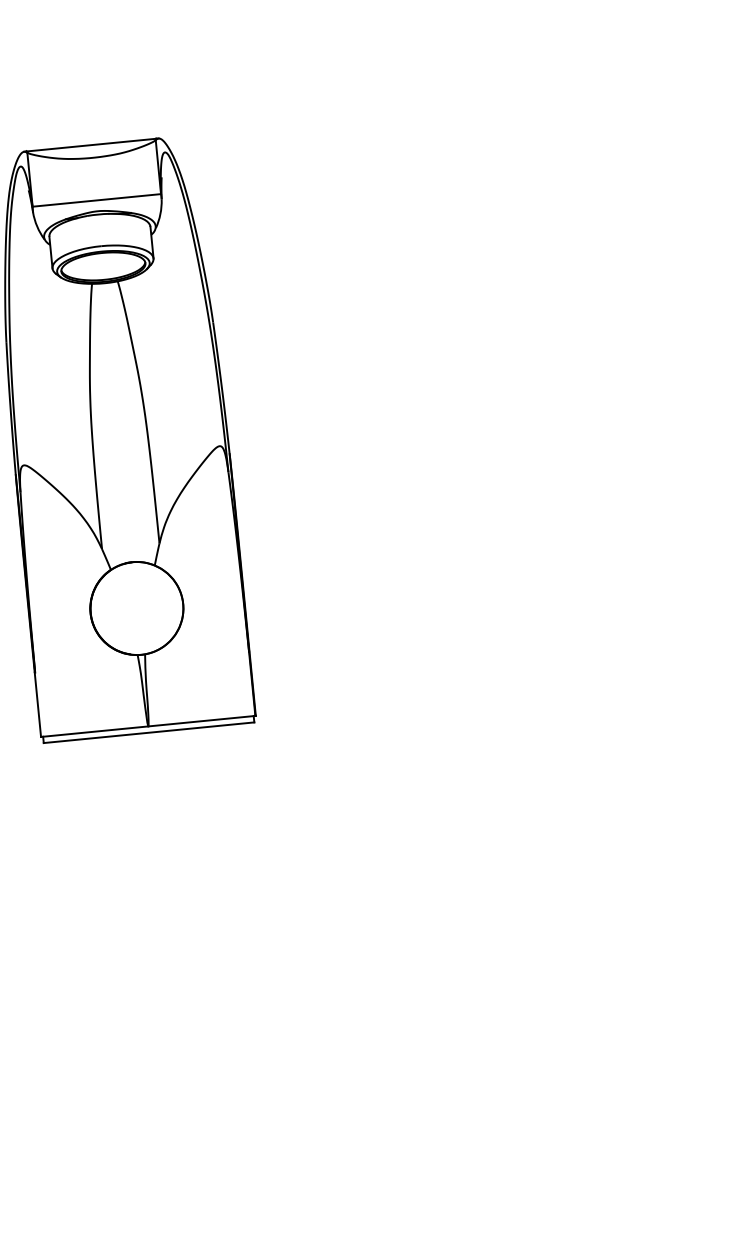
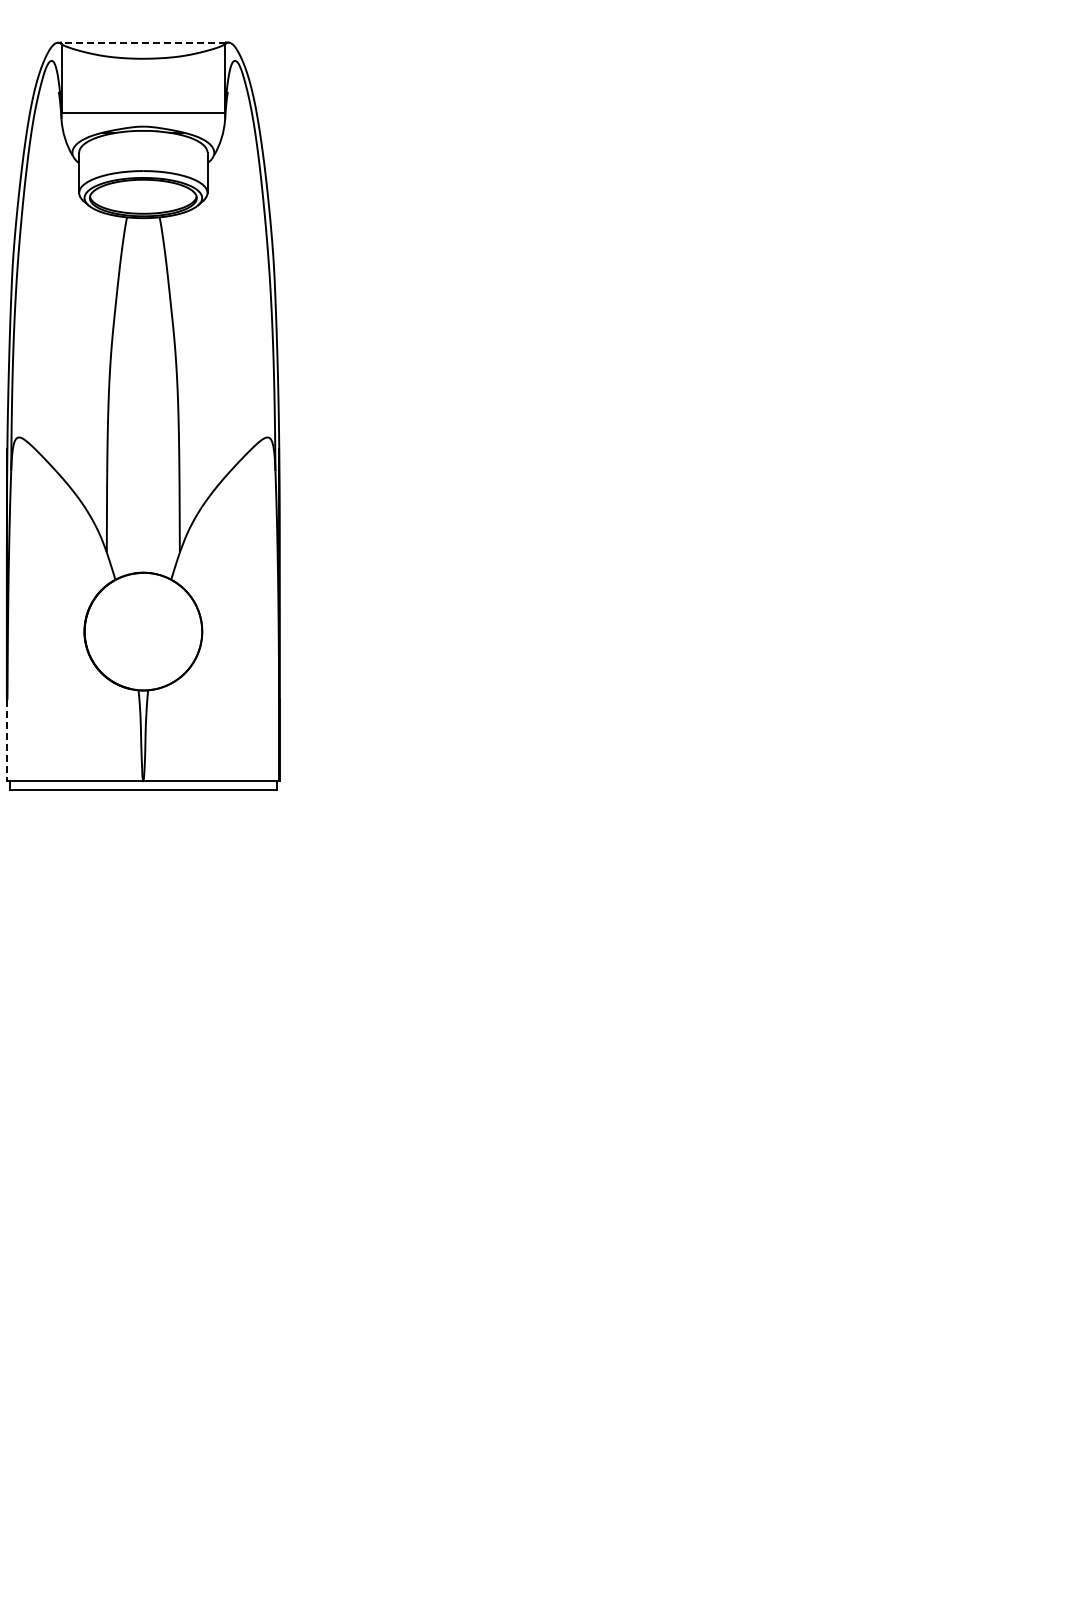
line: (91, 145) -> (143, 42), solid -> dashed
line: (37, 704) -> (6, 740), solid -> dashed

